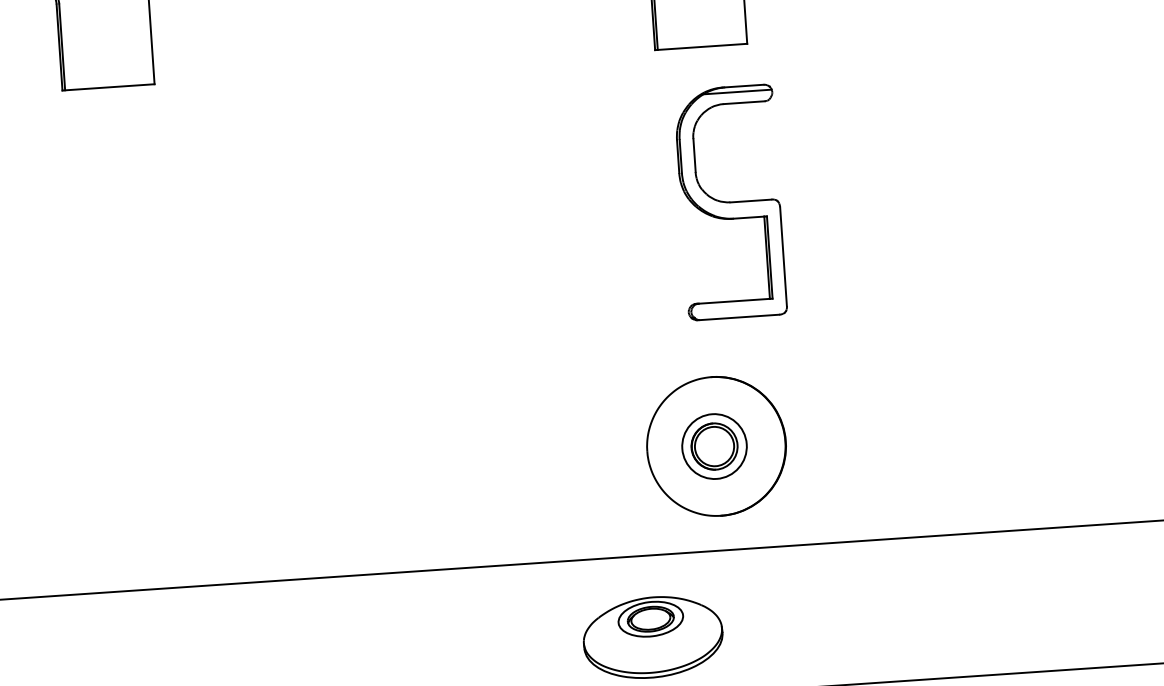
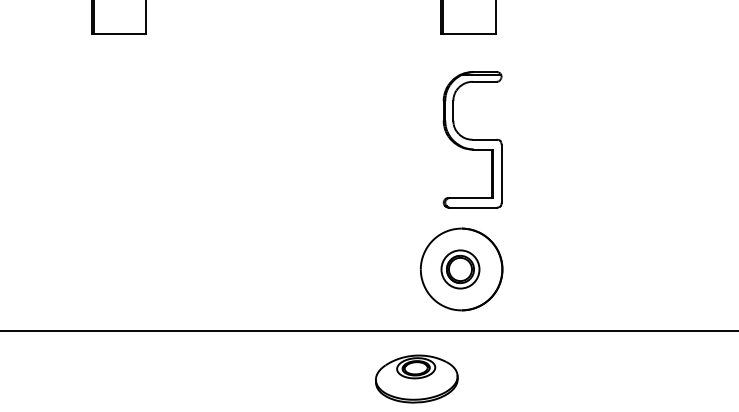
part: (730, 201) -> (472, 139), moved

